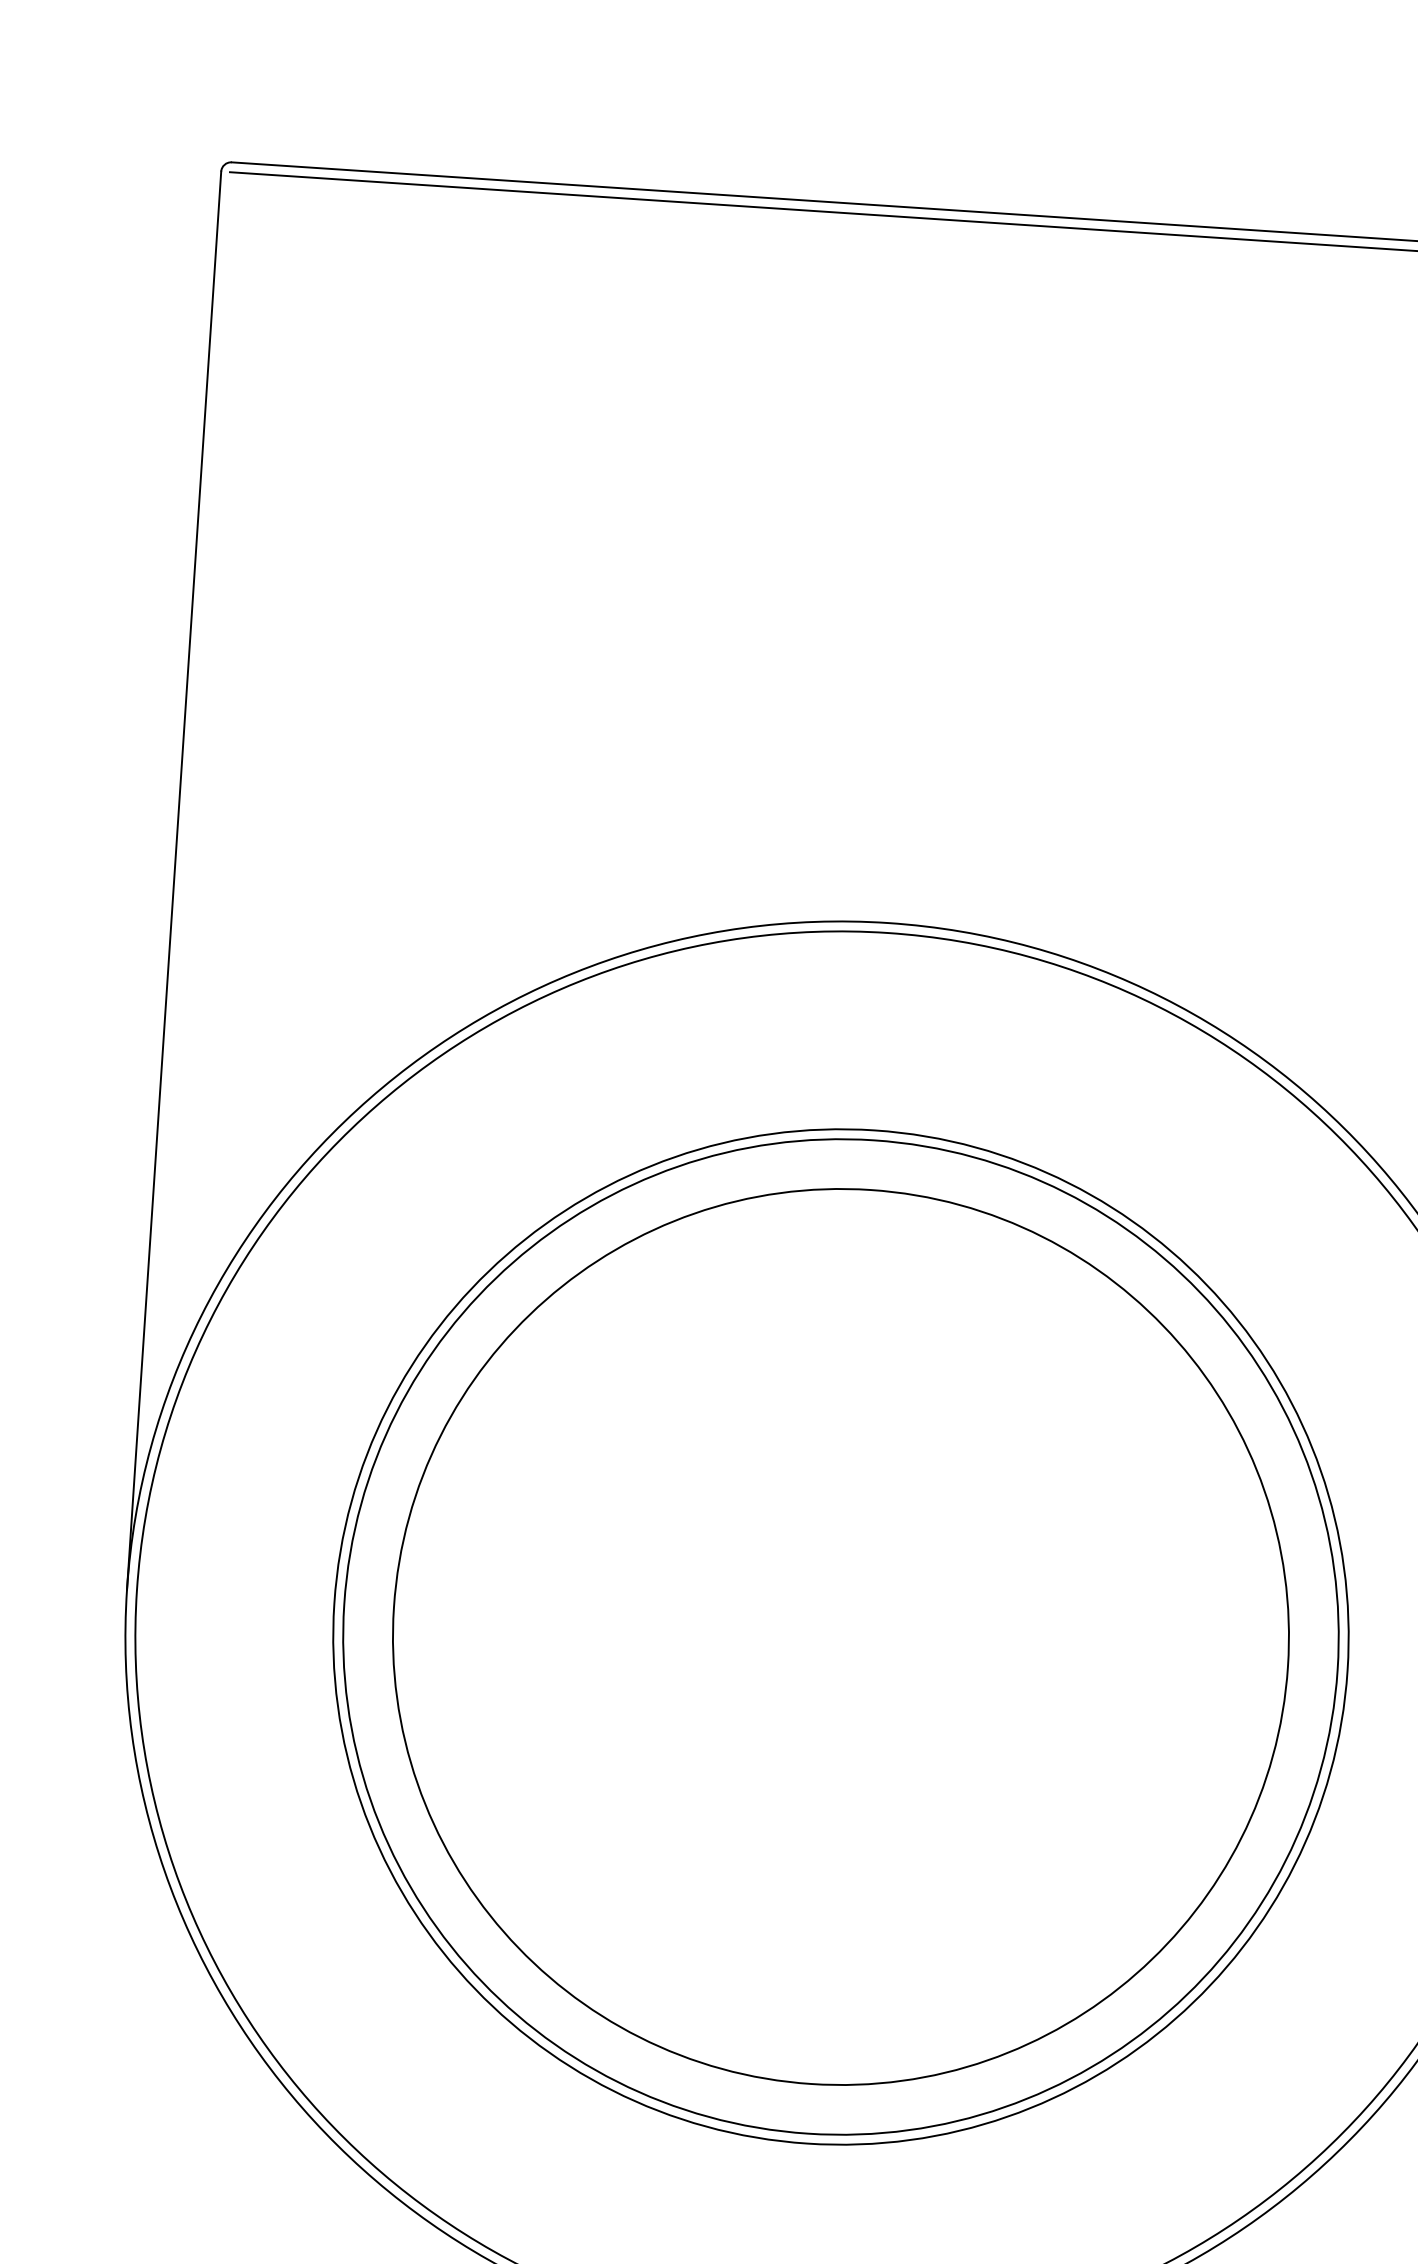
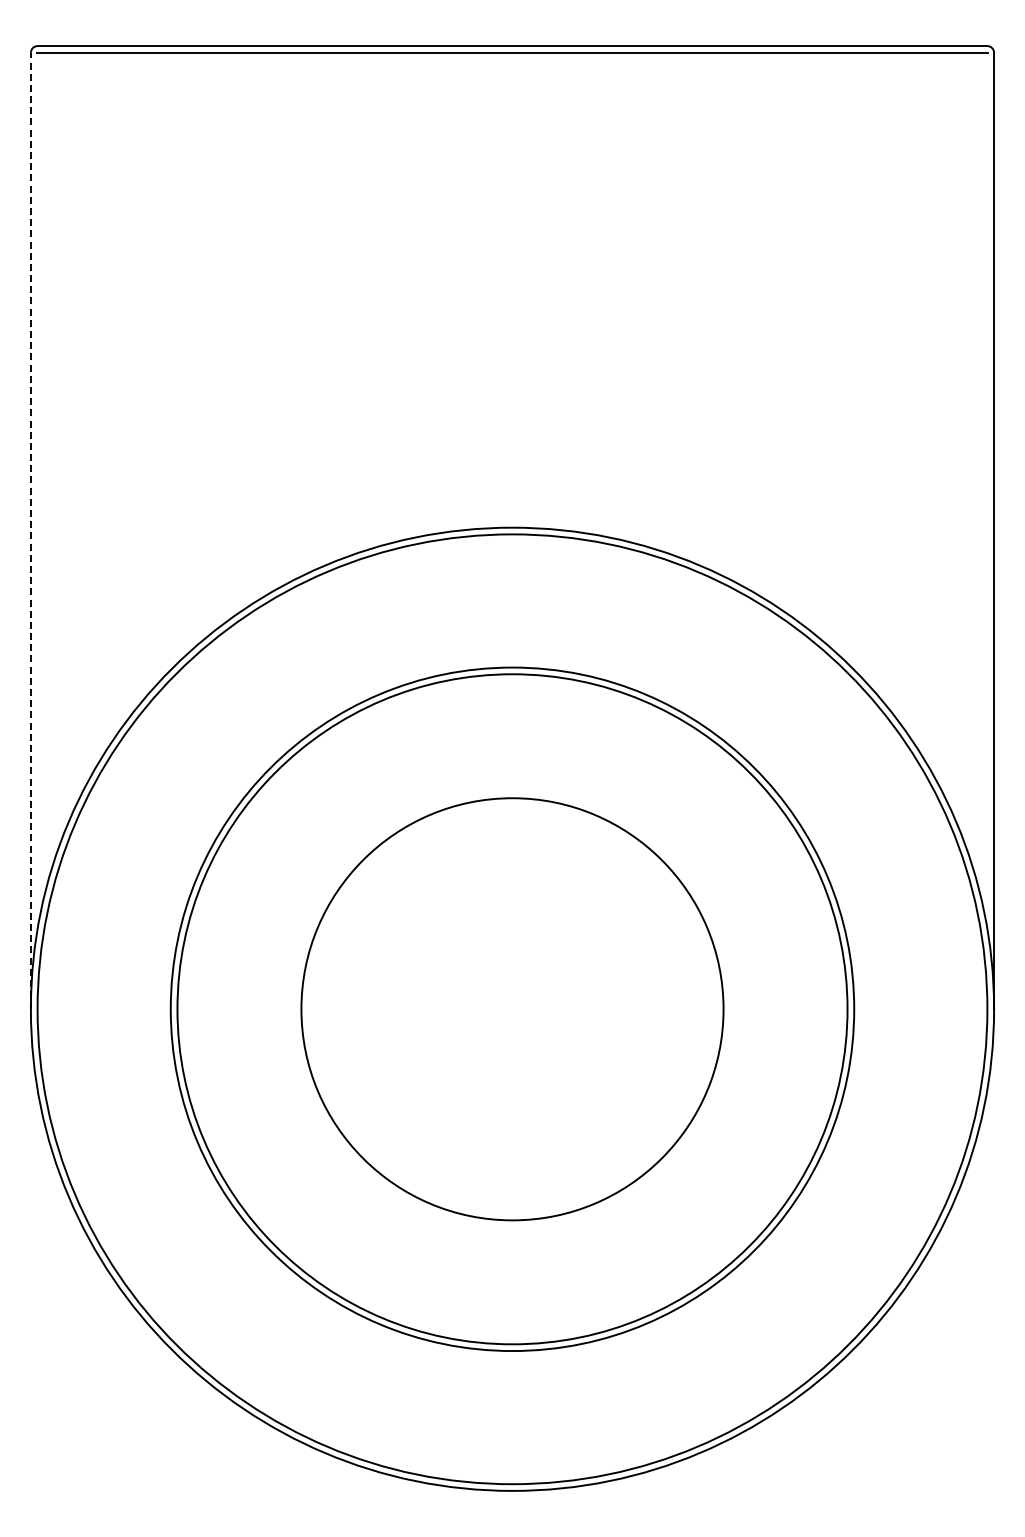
line: (173, 879) -> (30, 530), solid -> dashed
circle: (841, 1635) -> (512, 1008), size x0.7

